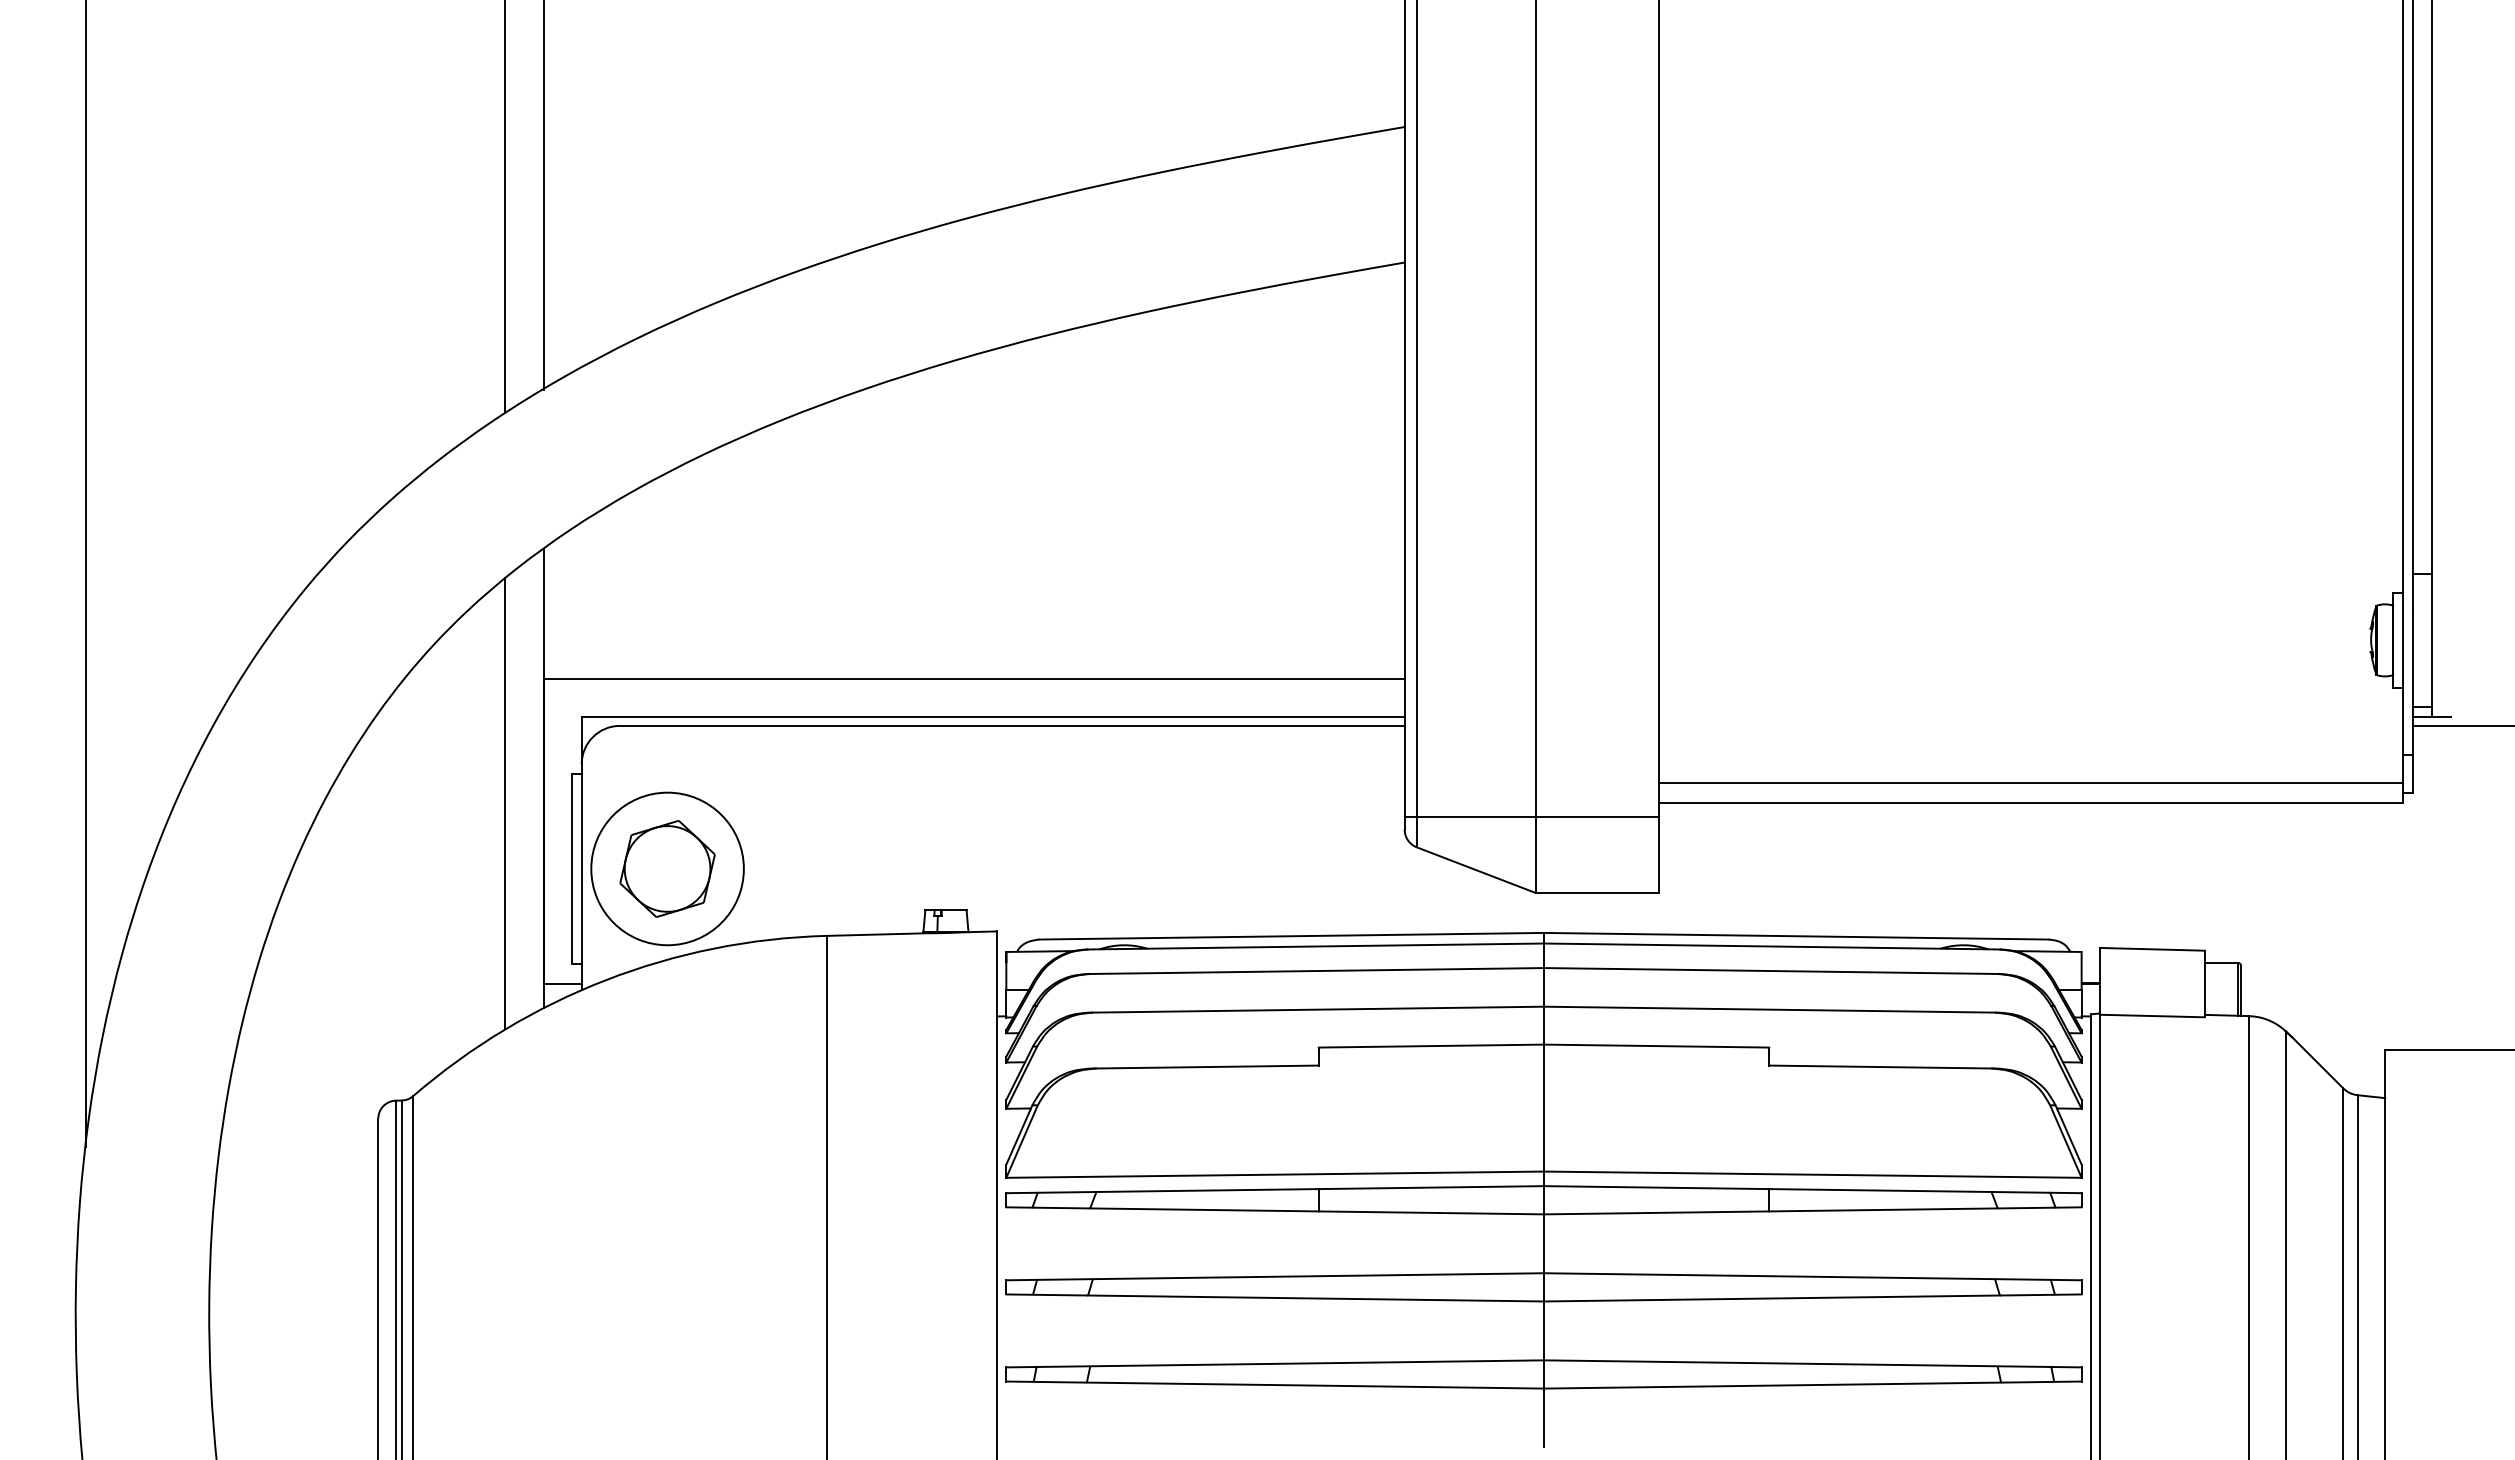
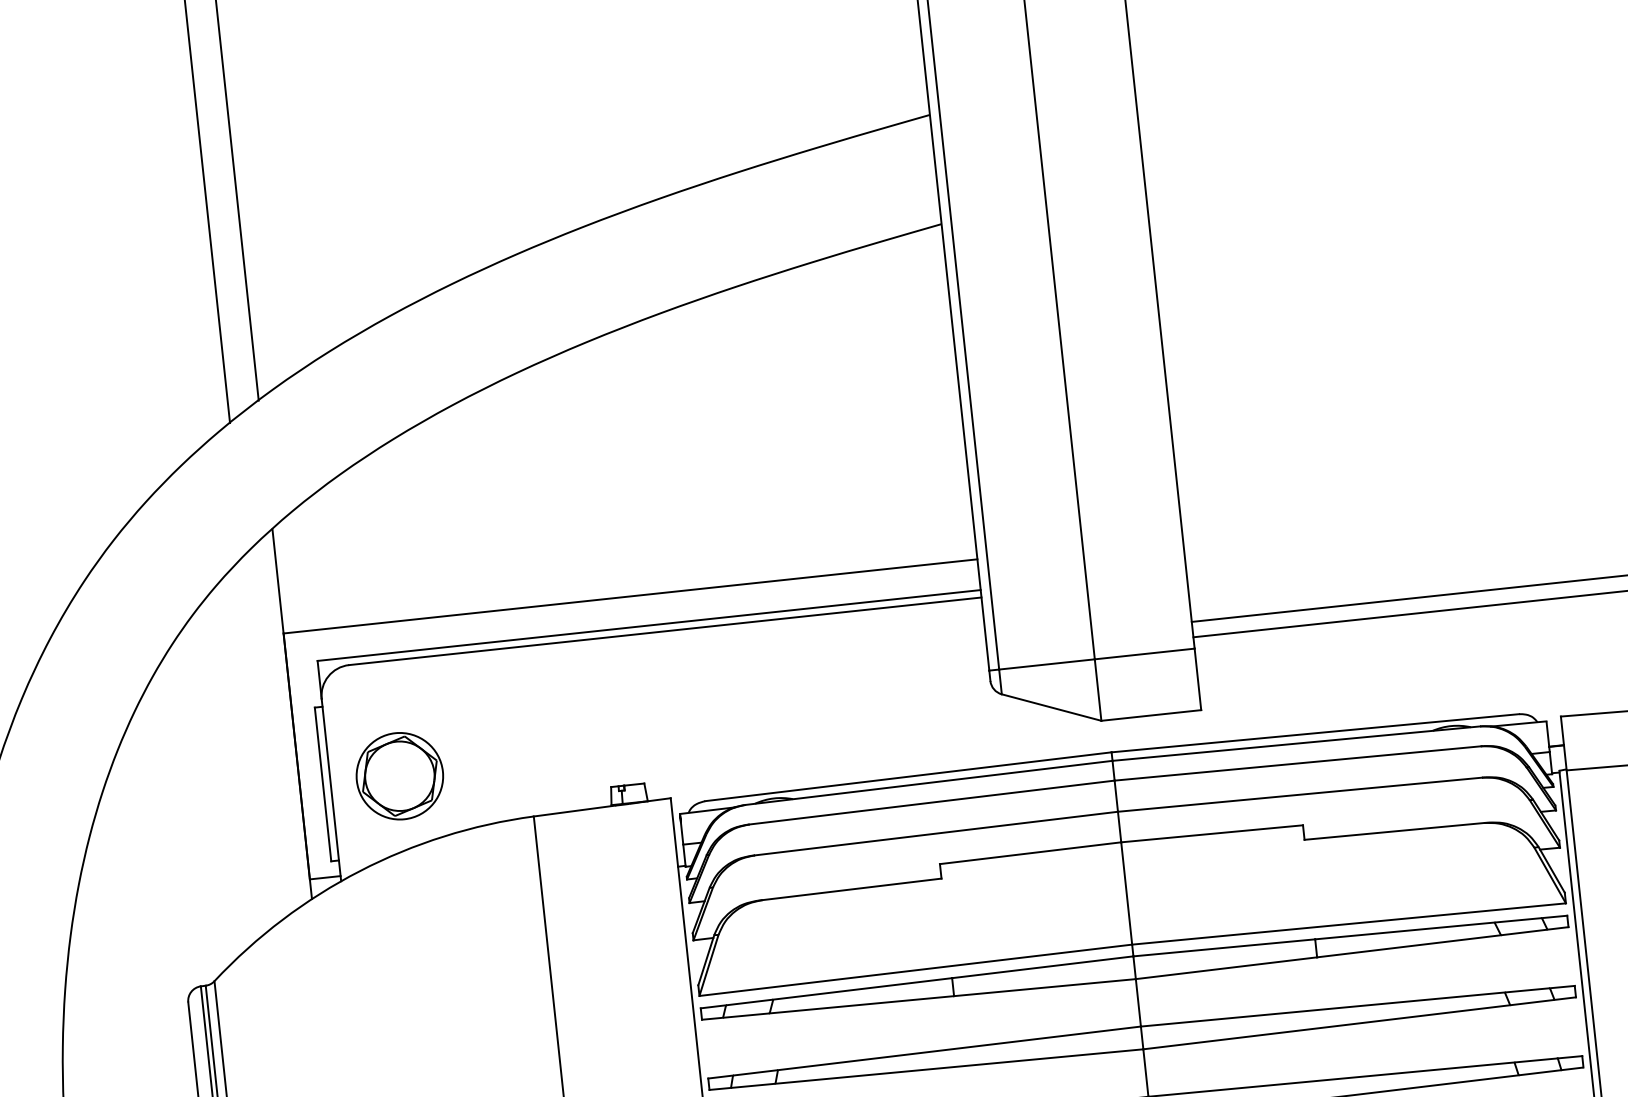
line: (505, 803) -> (263, 737), removed
circle: (667, 868) -> (399, 775), size x0.7

